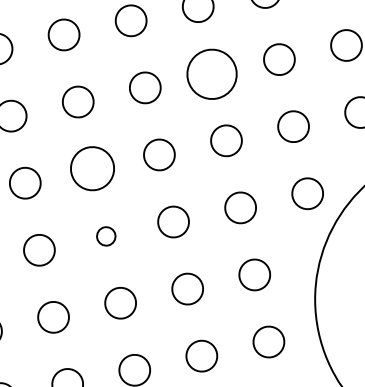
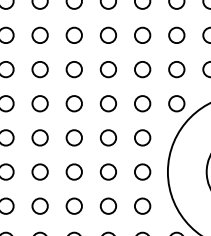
circle: (211, 72) -> (142, 34), size x0.62
circle: (90, 169) -> (73, 69), size x0.71
circle: (104, 236) -> (73, 103), size x1.67

